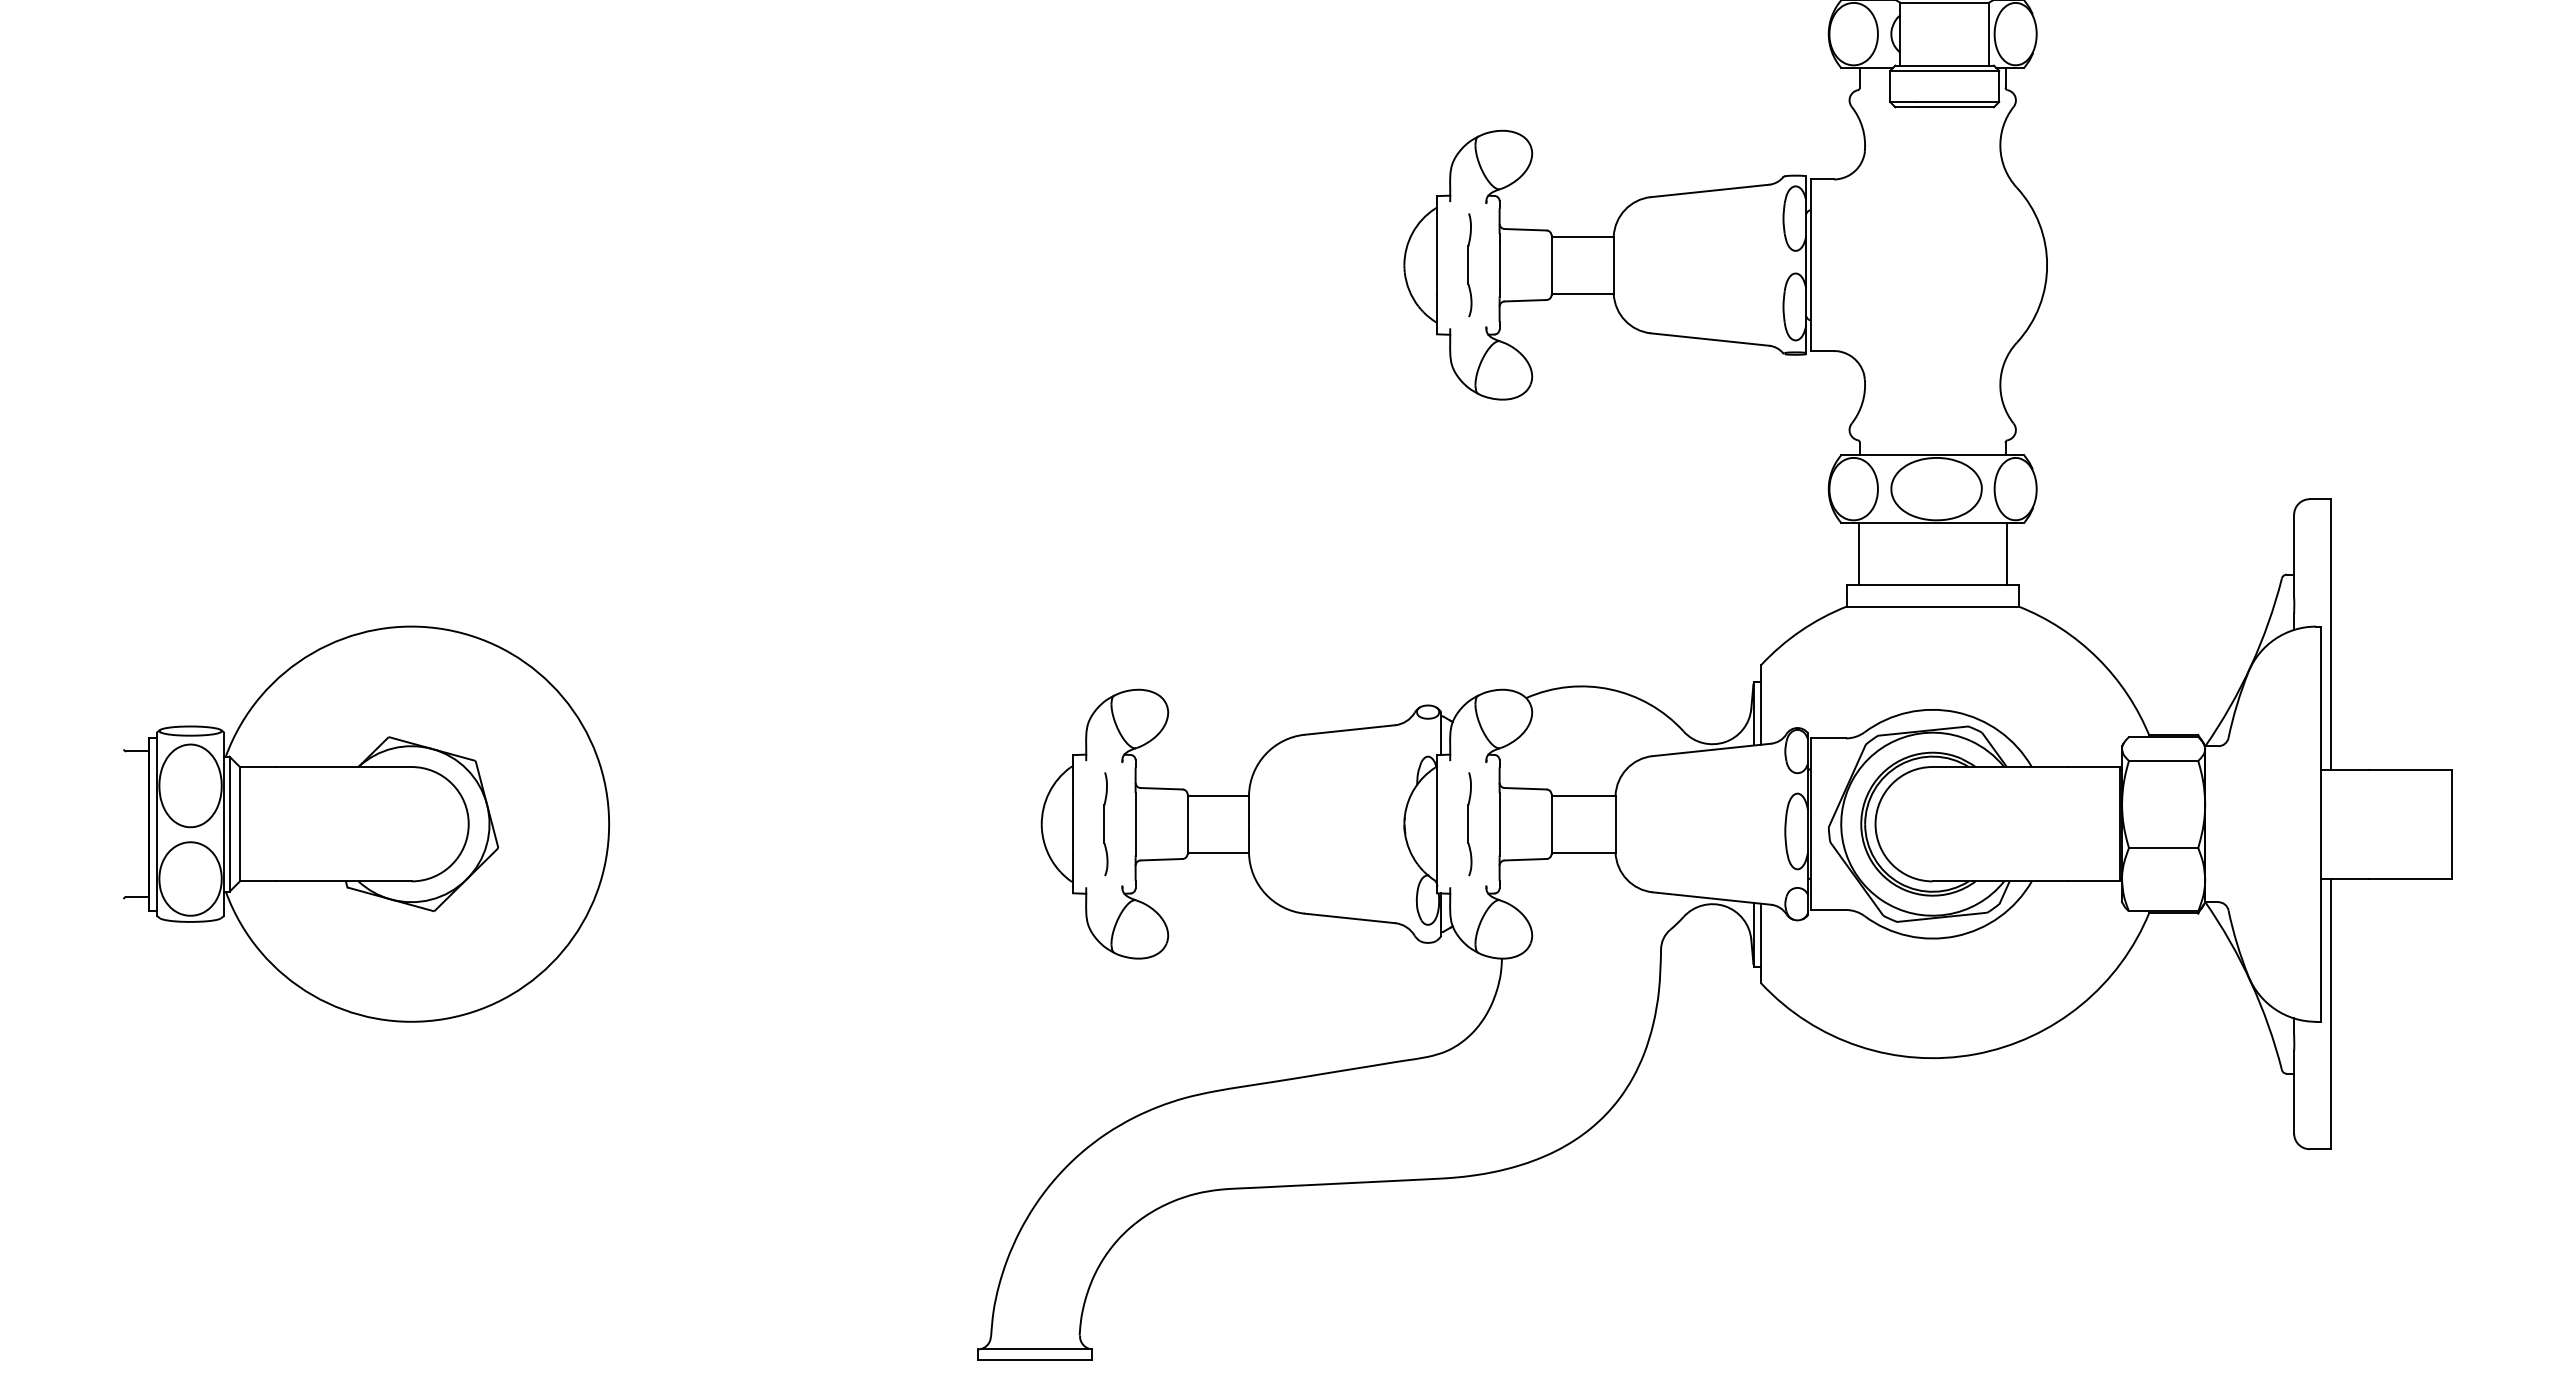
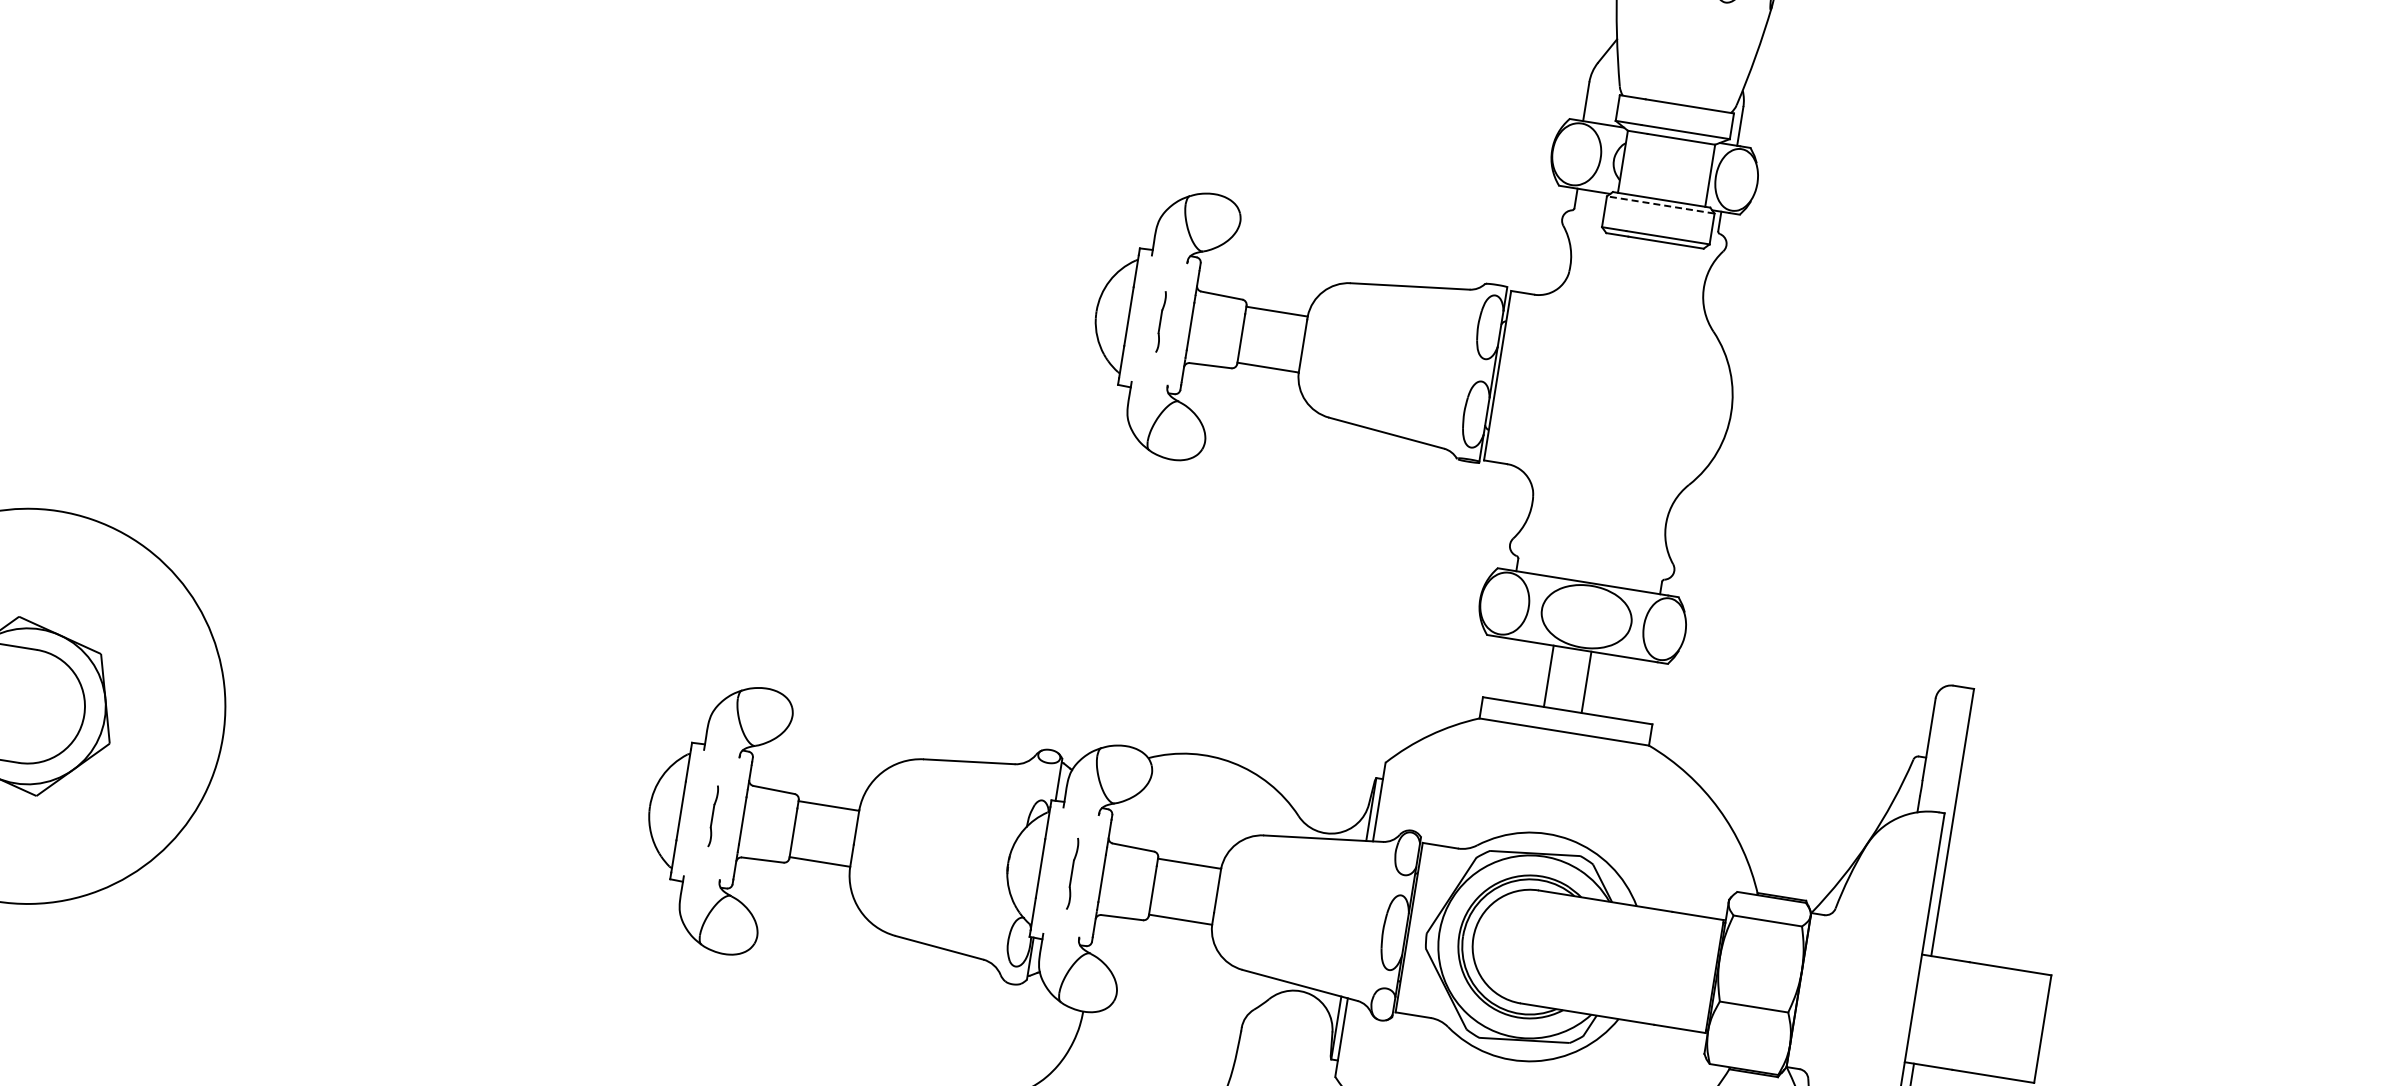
line: (1944, 70) -> (1660, 204), solid -> dashed
part: (1469, 265) -> (1160, 322), size x0.6
line: (1858, 553) -> (1548, 675), moved
line: (2006, 553) -> (1586, 681), moved
part: (1105, 824) -> (712, 816), size x0.6
part: (1469, 824) -> (1072, 873), size x0.7

